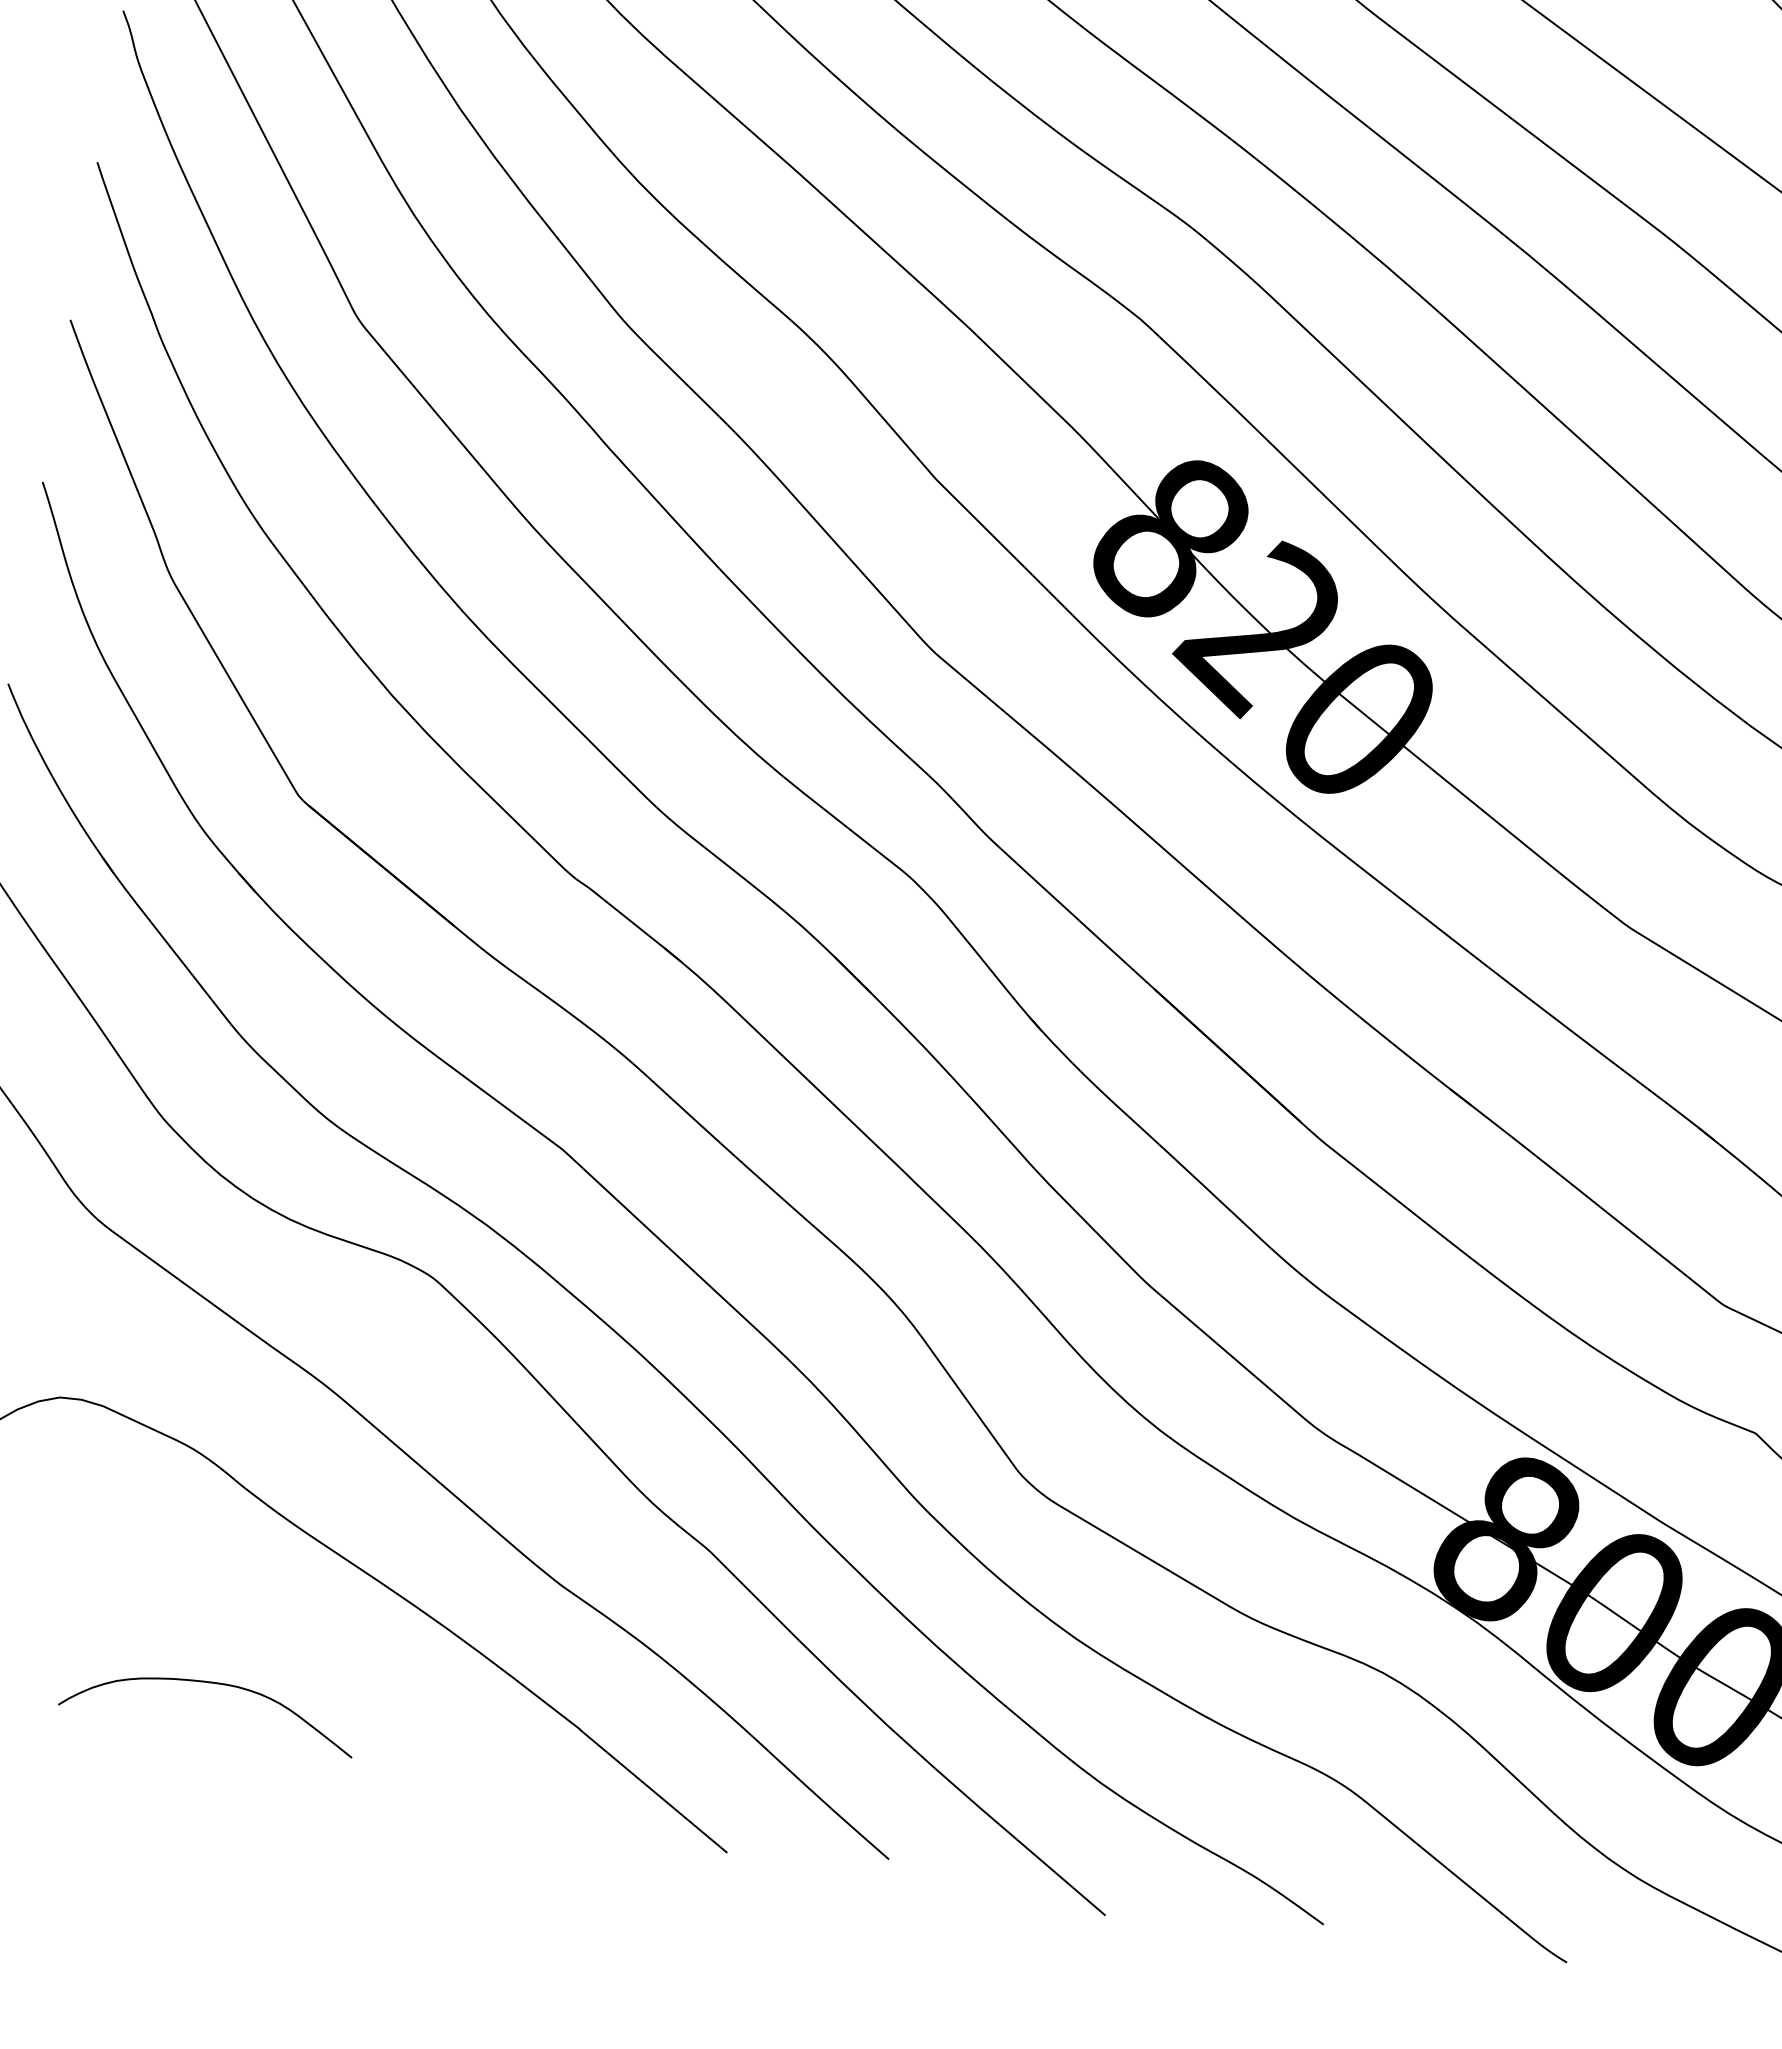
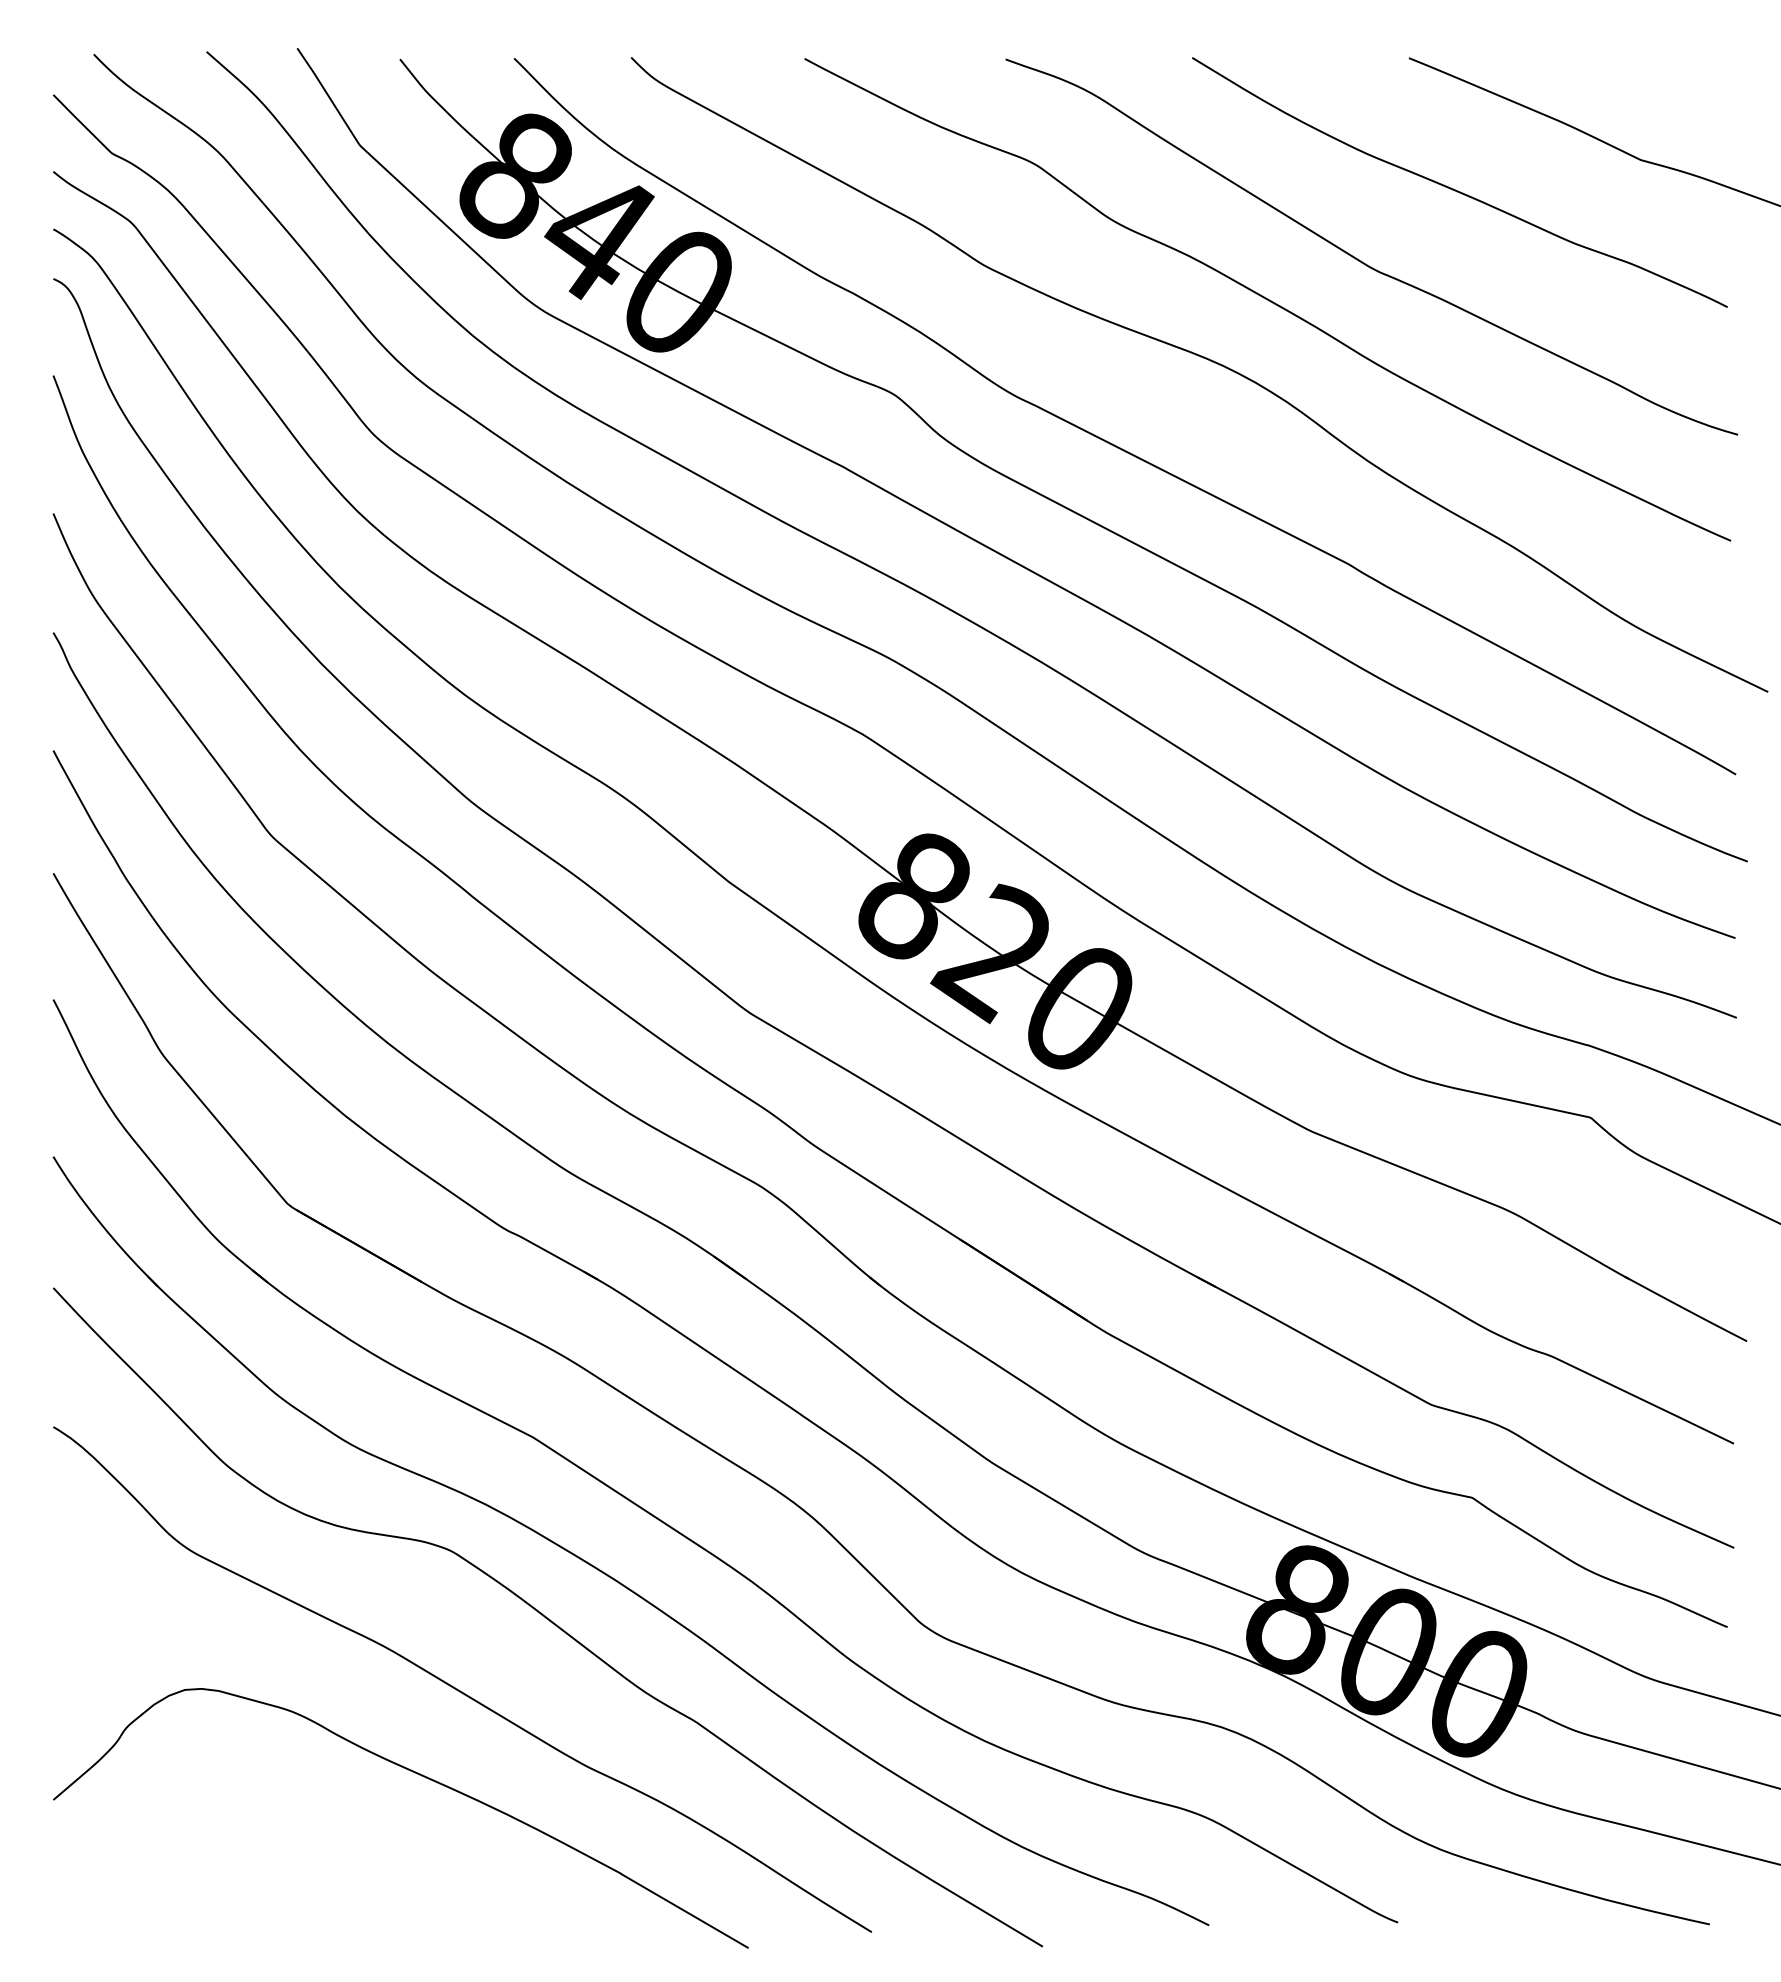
curve: (207, 1683) -> (333, 1887), removed

